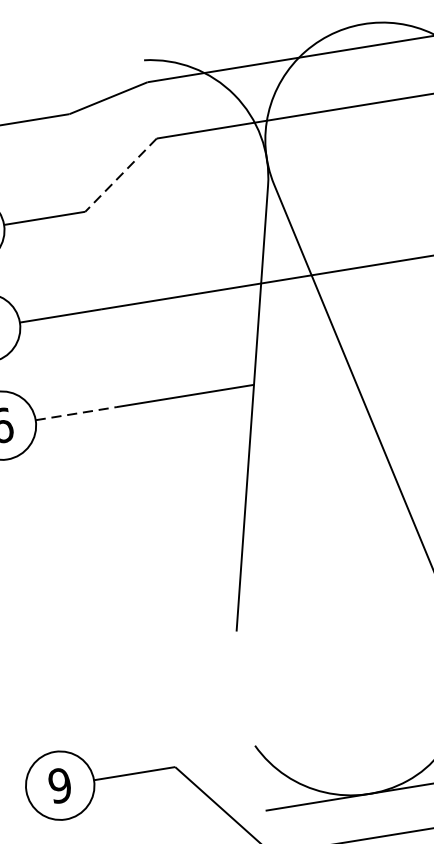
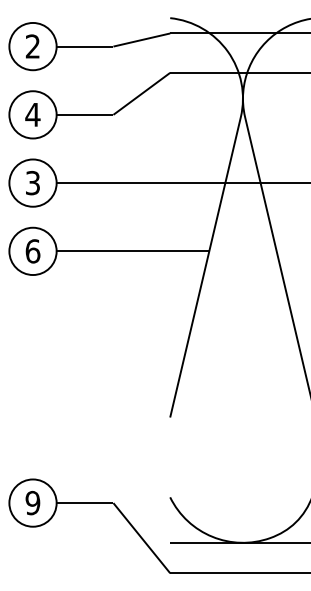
line: (120, 176) -> (141, 94), dashed -> solid
line: (76, 413) -> (85, 251), dashed -> solid

